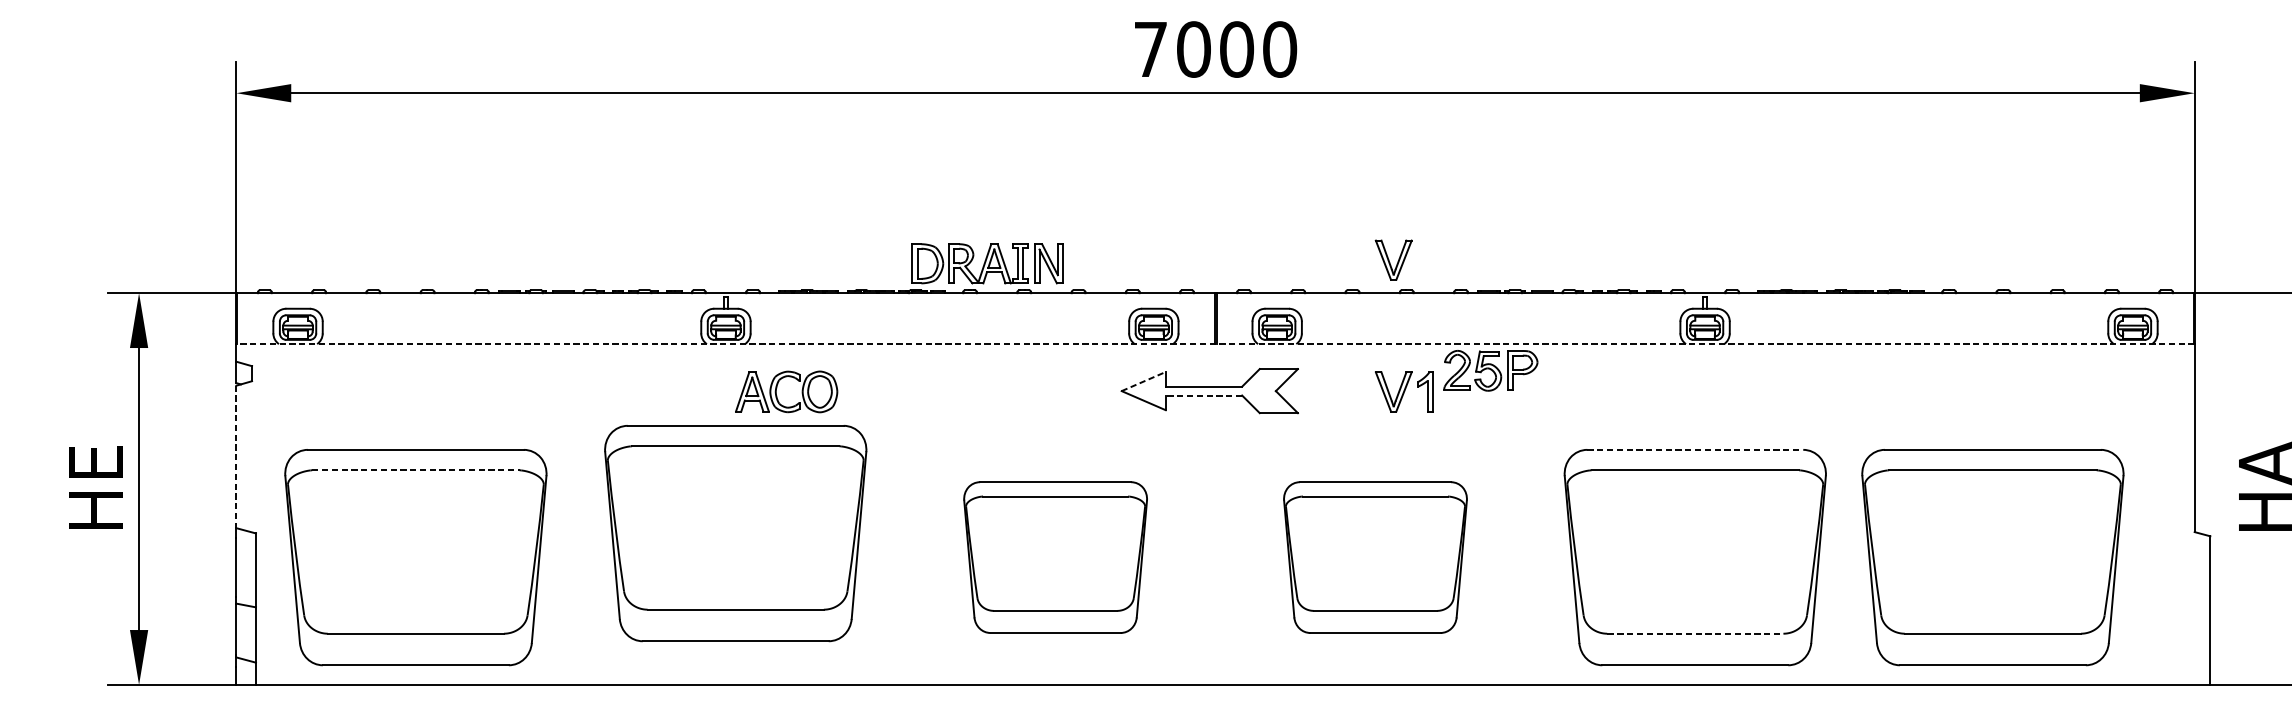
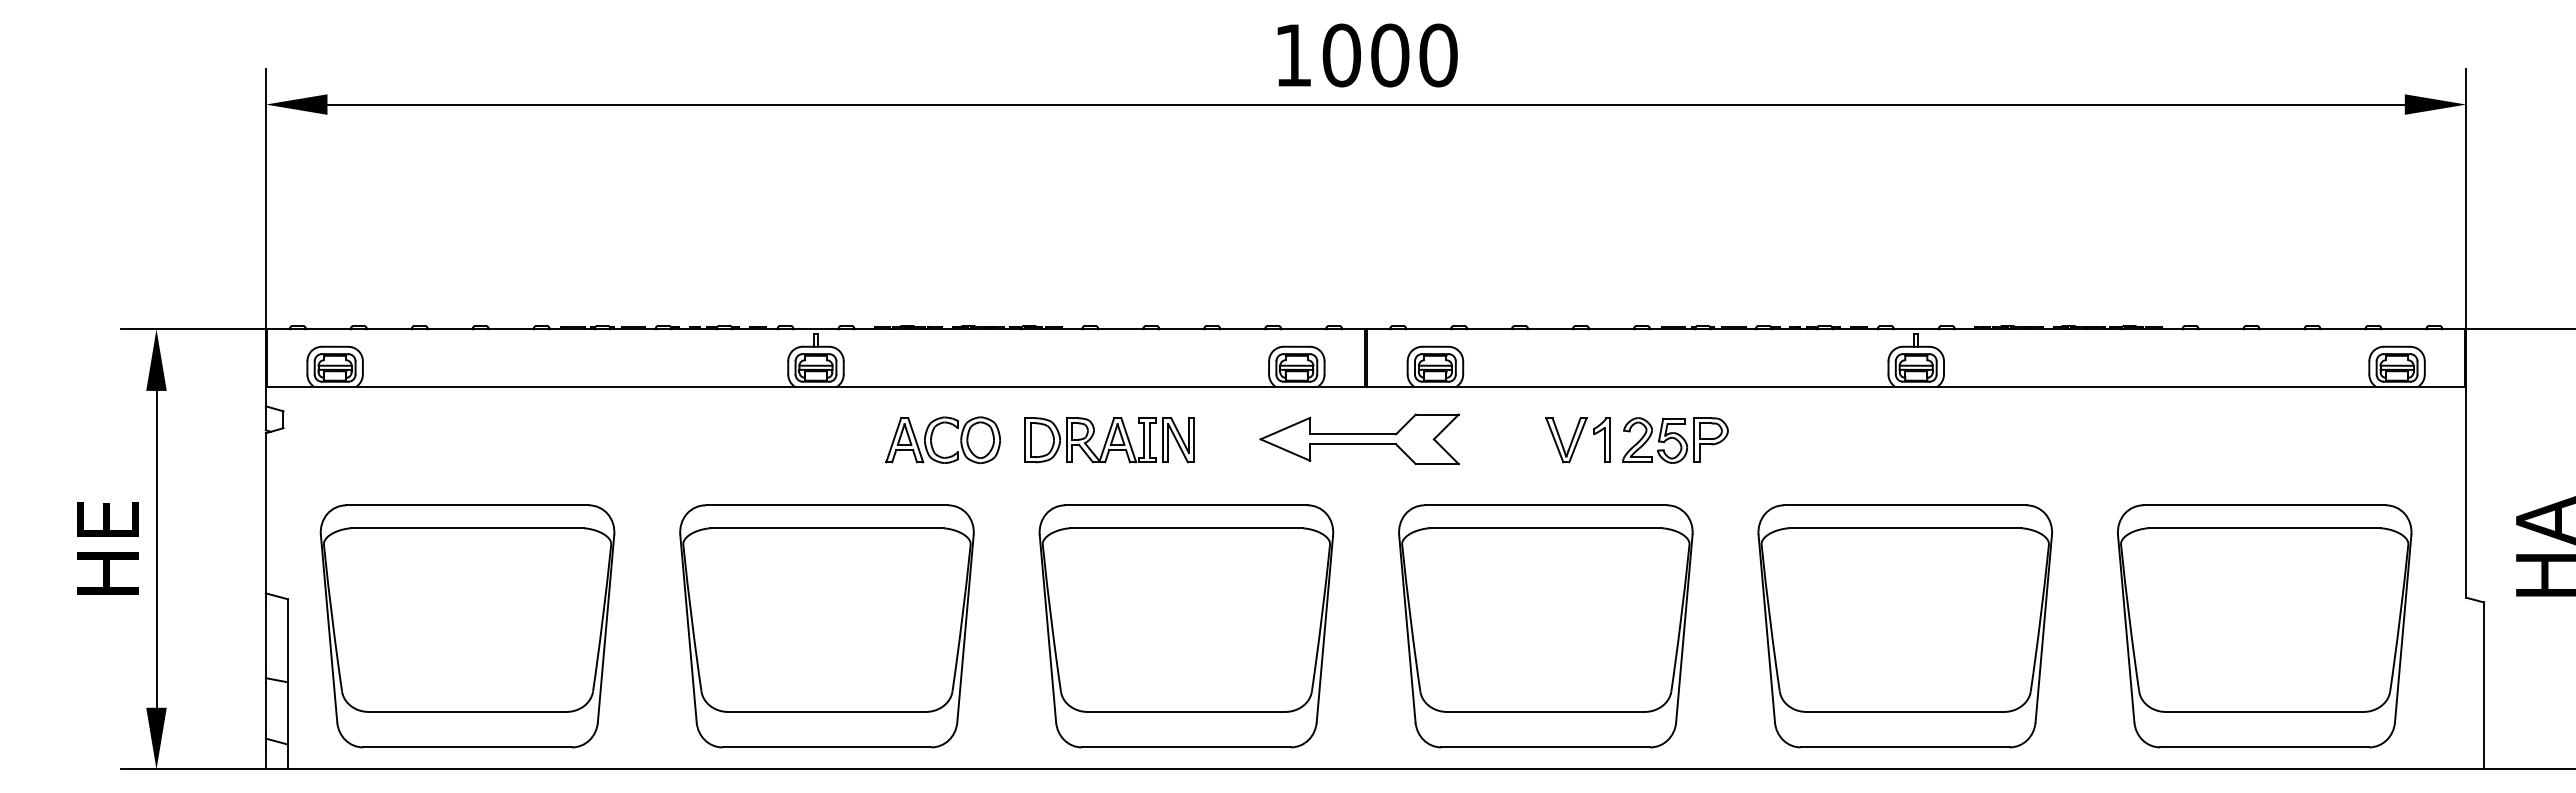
text: (1150, 49) -> (1293, 55), 7000 -> 1000
part: (1393, 260) -> (1566, 292), removed
part: (987, 264) -> (1109, 440), moved
line: (1214, 344) -> (1365, 386), dashed -> solid
part: (1490, 370) -> (1675, 440), moved
line: (1143, 381) -> (1285, 428), dashed -> solid
part: (777, 389) -> (932, 437), moved
line: (1204, 395) -> (1353, 444), dashed -> solid
line: (1695, 449) -> (1905, 505), dashed -> solid
line: (236, 457) -> (265, 513), dashed -> solid
line: (415, 470) -> (467, 528), dashed -> solid
part: (735, 533) -> (826, 626), moved
part: (1055, 557) -> (1186, 626), size x1.43
part: (1375, 557) -> (1545, 626), size x1.43
part: (1992, 557) -> (2264, 626), moved
line: (1695, 633) -> (1905, 711), dashed -> solid

